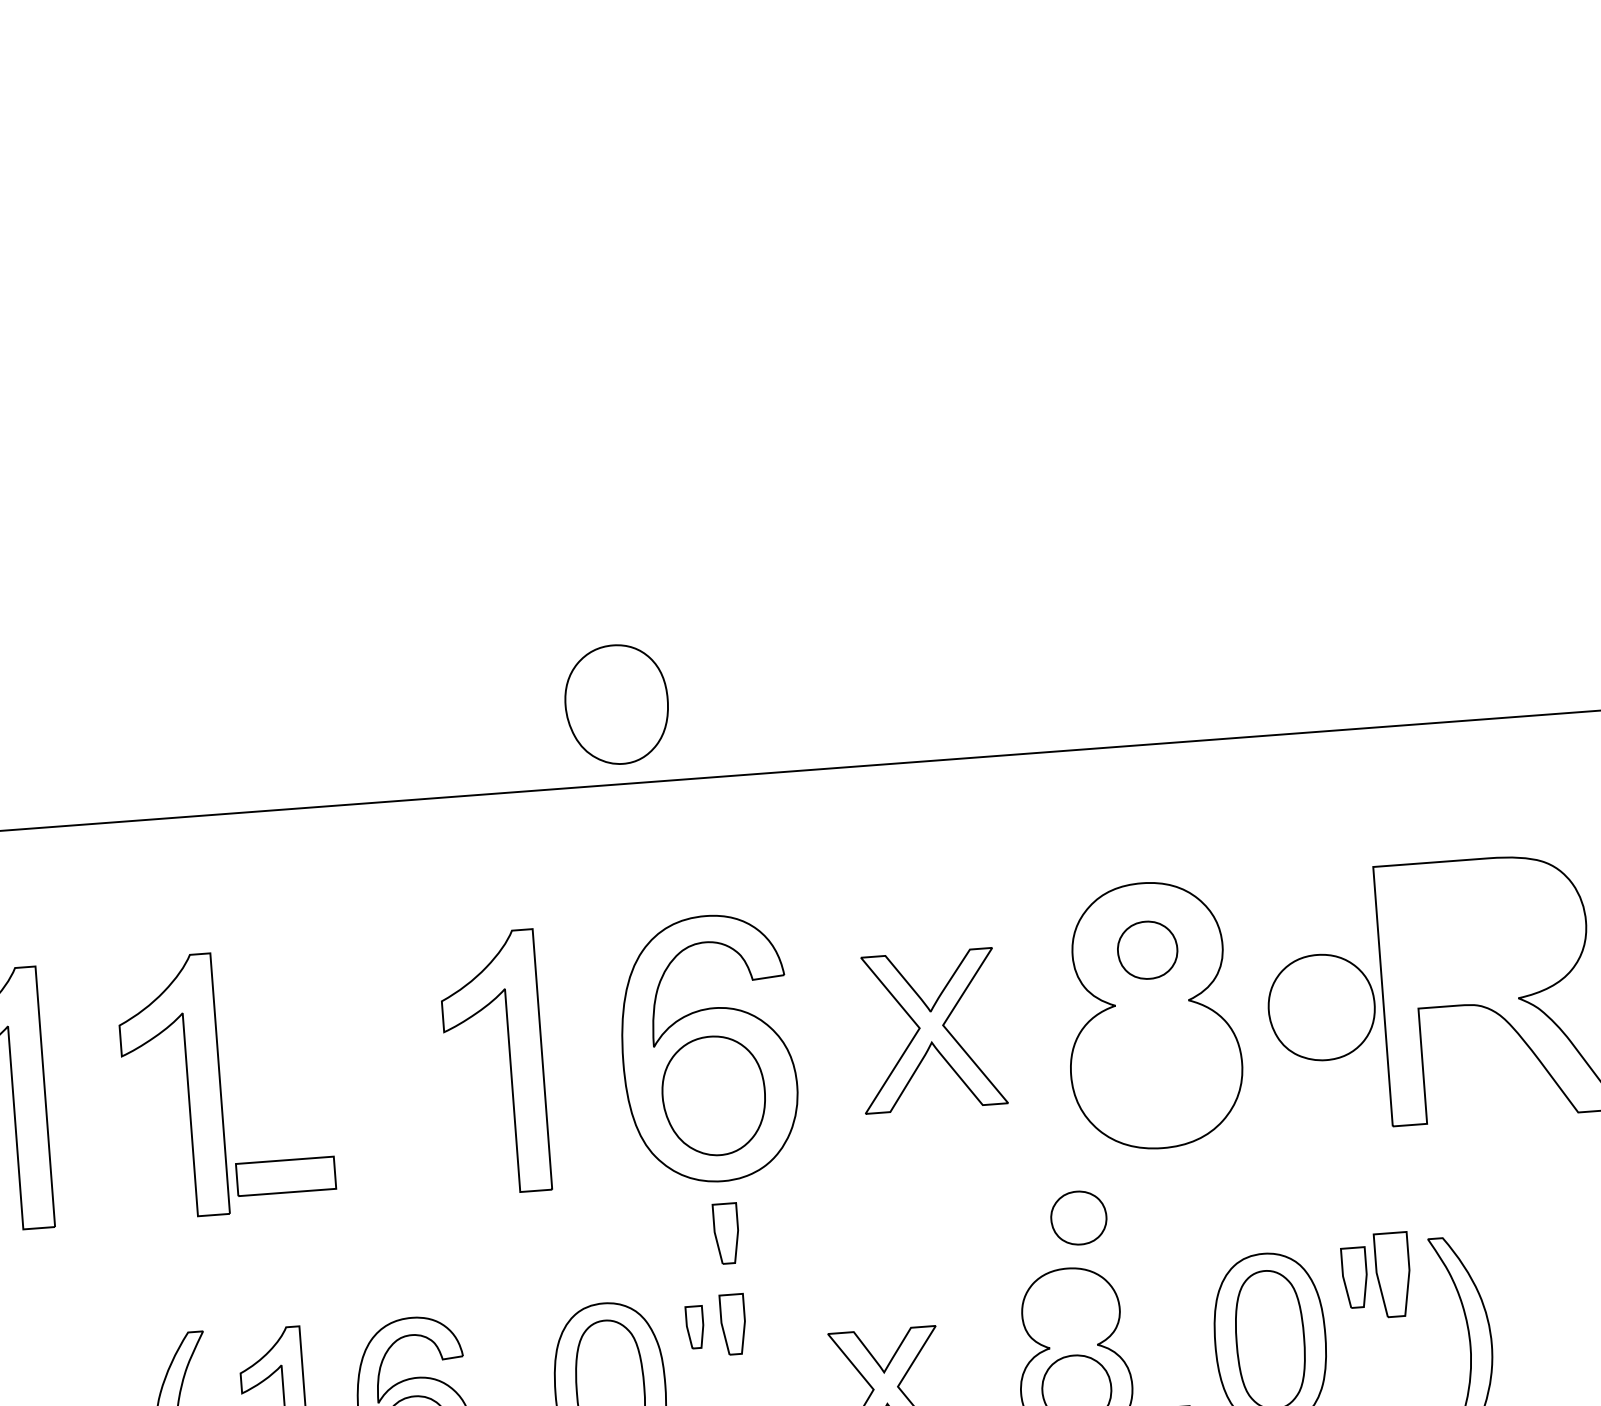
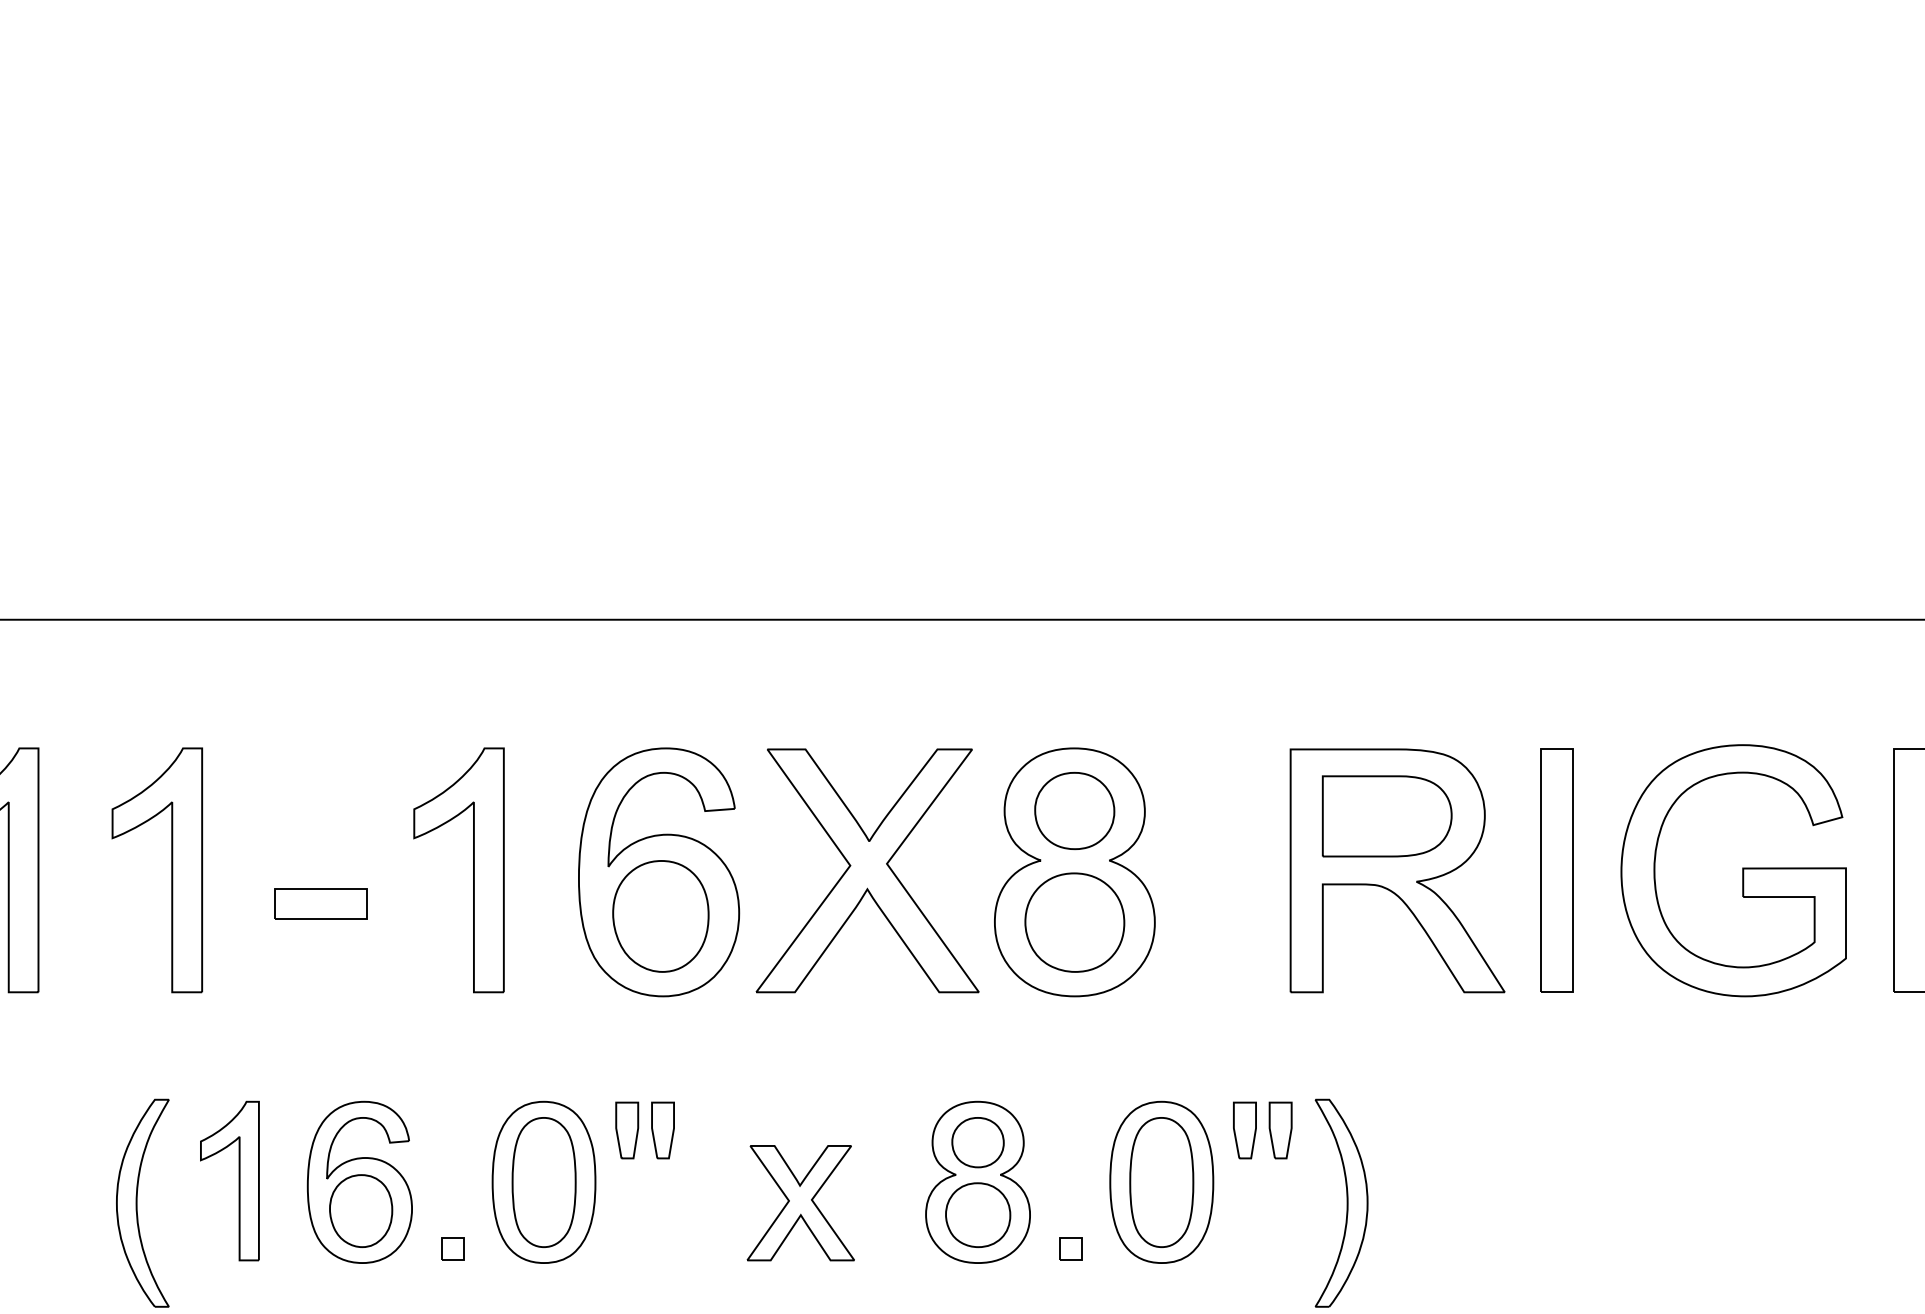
part: (616, 704) -> (597, 545), removed
part: (1481, 930) -> (1386, 816), added
part: (1147, 950) -> (1074, 811), size x1.43
part: (1321, 1007) -> (1074, 922), moved
part: (930, 1030) -> (867, 870), size x1.67
part: (285, 1175) -> (320, 903), moved
part: (1078, 1217) -> (977, 1142), moved
part: (726, 1233) -> (662, 1045), removed
part: (1393, 1274) -> (1280, 1130), size x0.71
part: (695, 1327) -> (627, 1130), size x1.43

